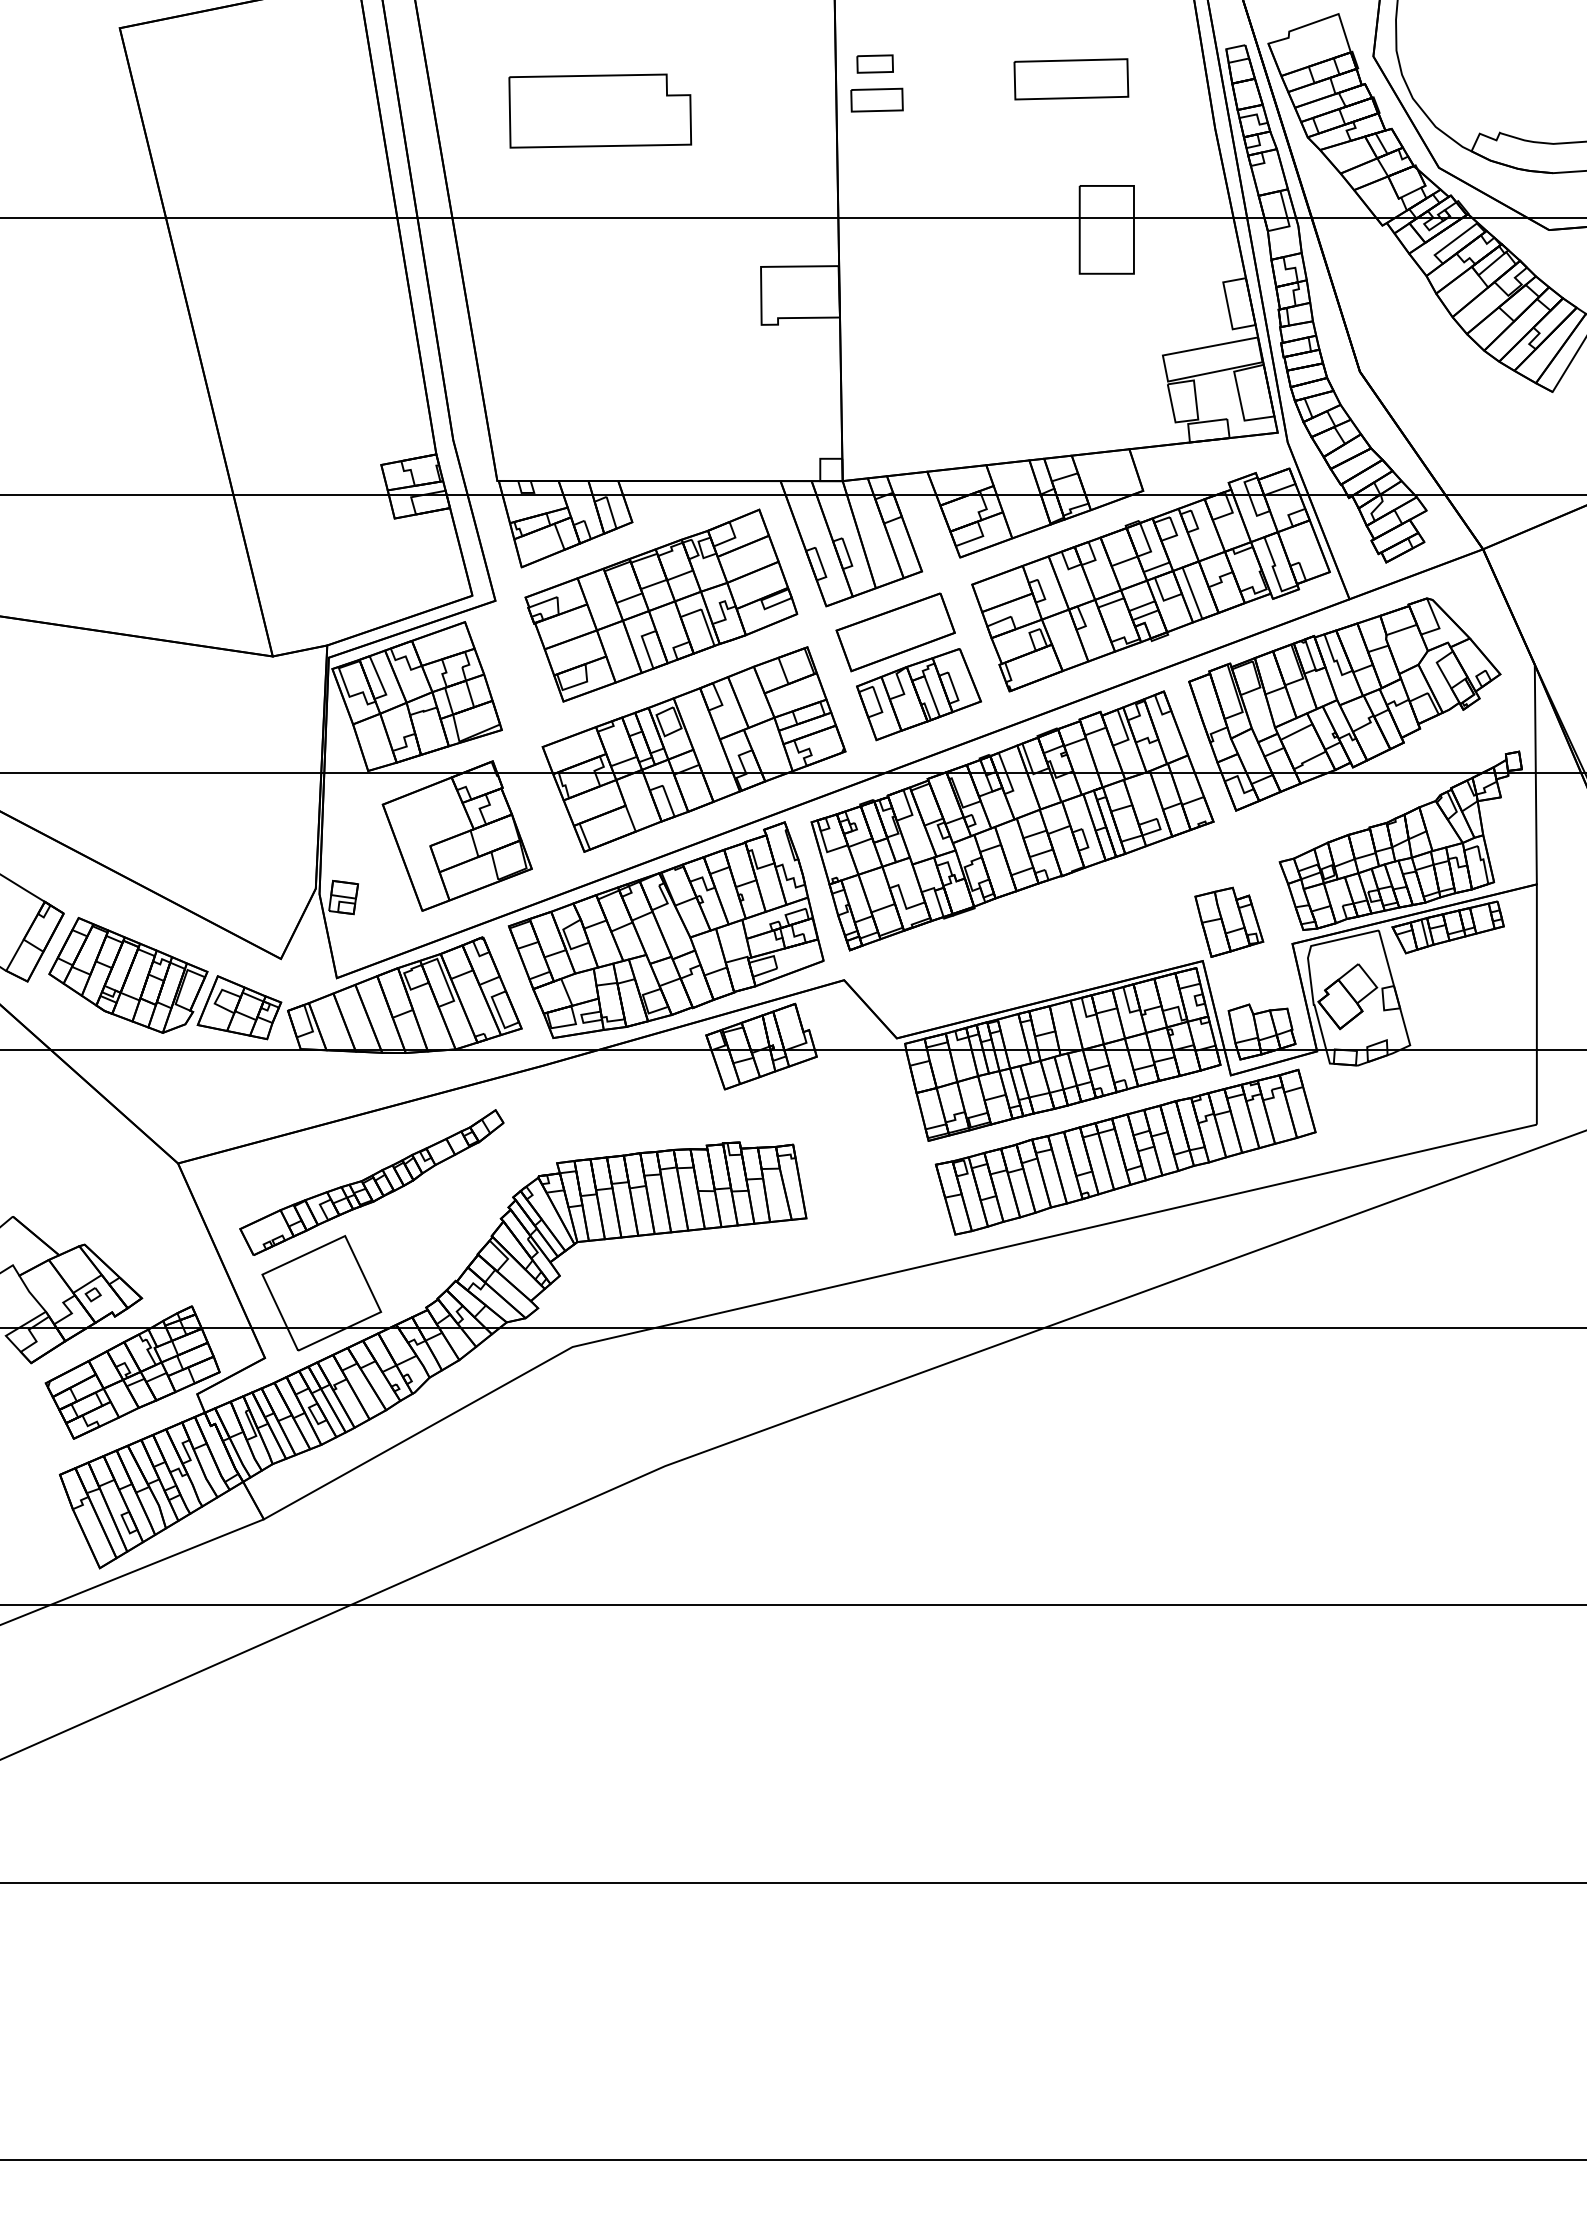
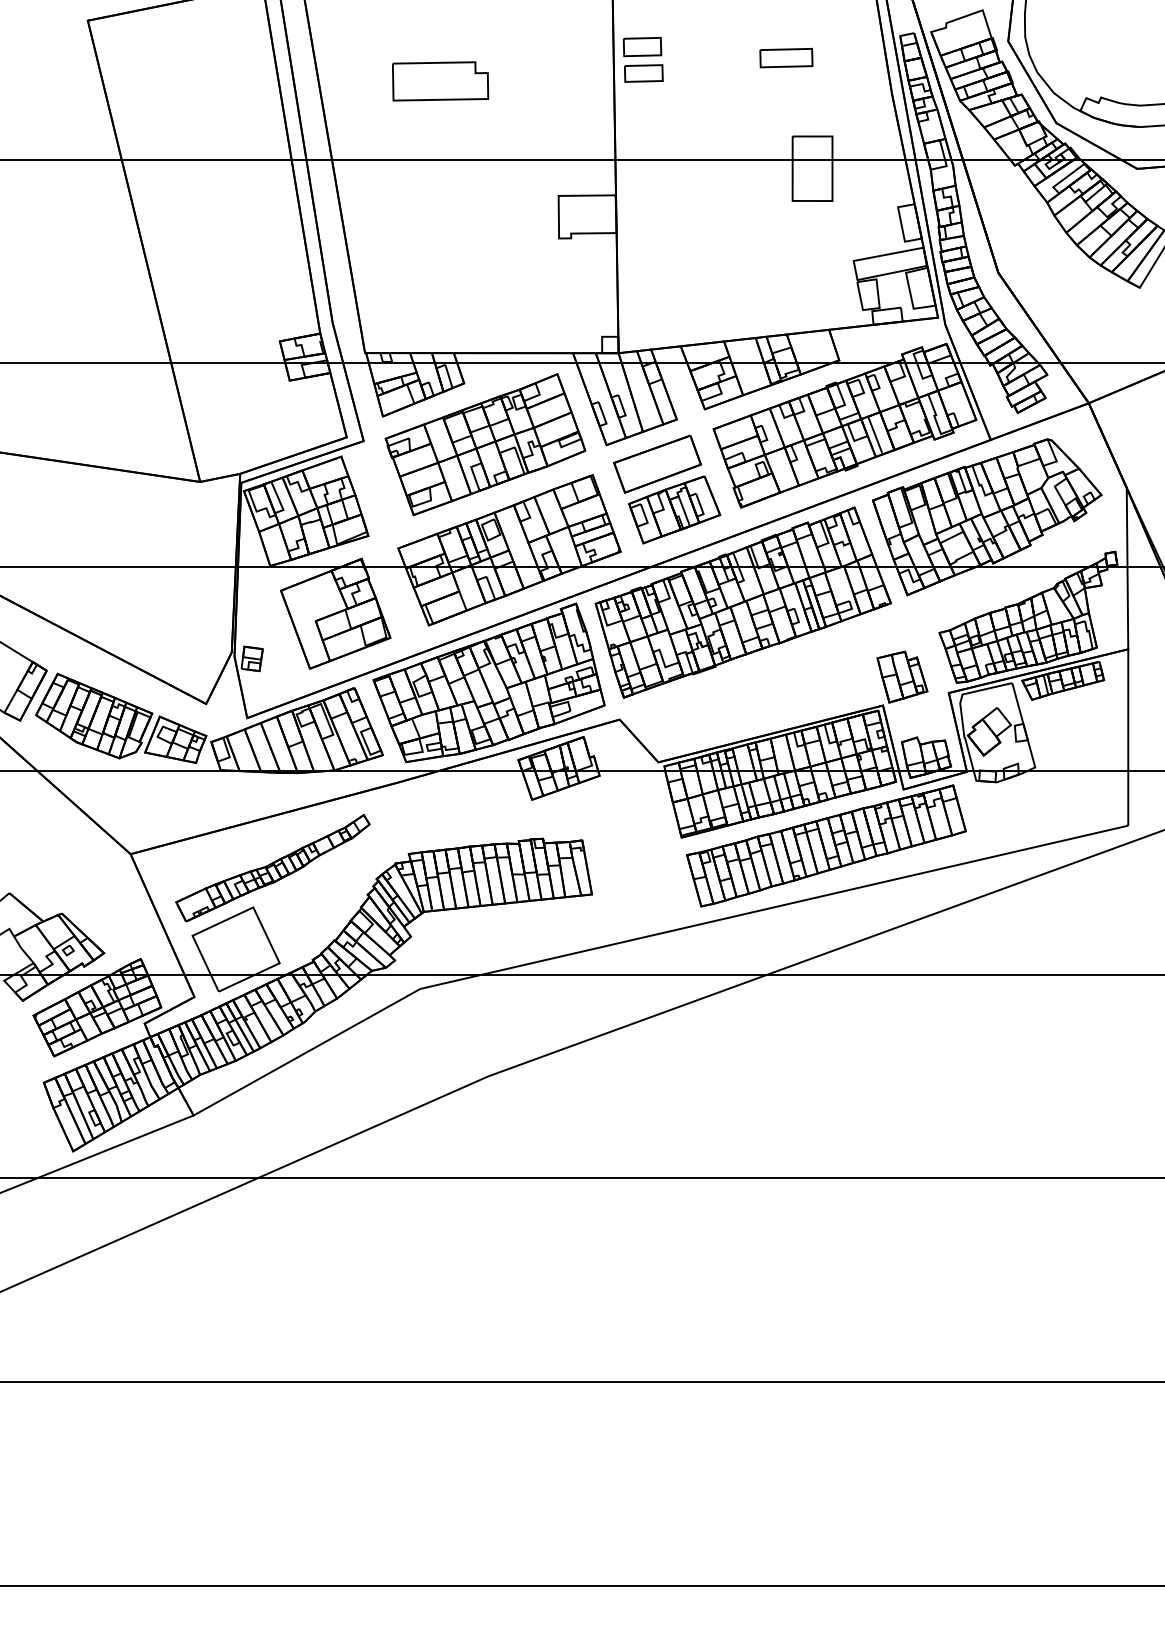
part: (874, 63) -> (641, 46), size x1.43
part: (1070, 78) -> (785, 57), size x0.62
part: (599, 110) -> (440, 81), size x0.71

